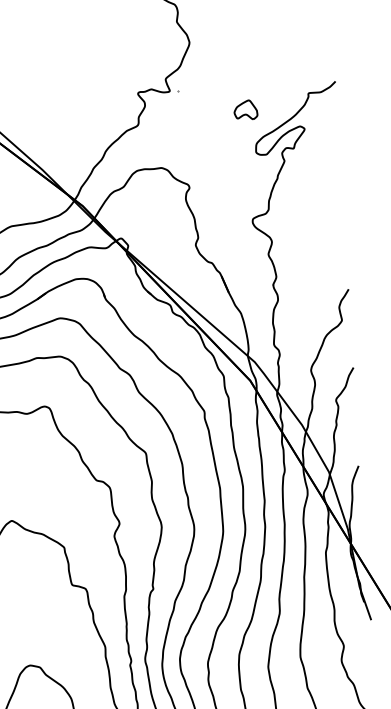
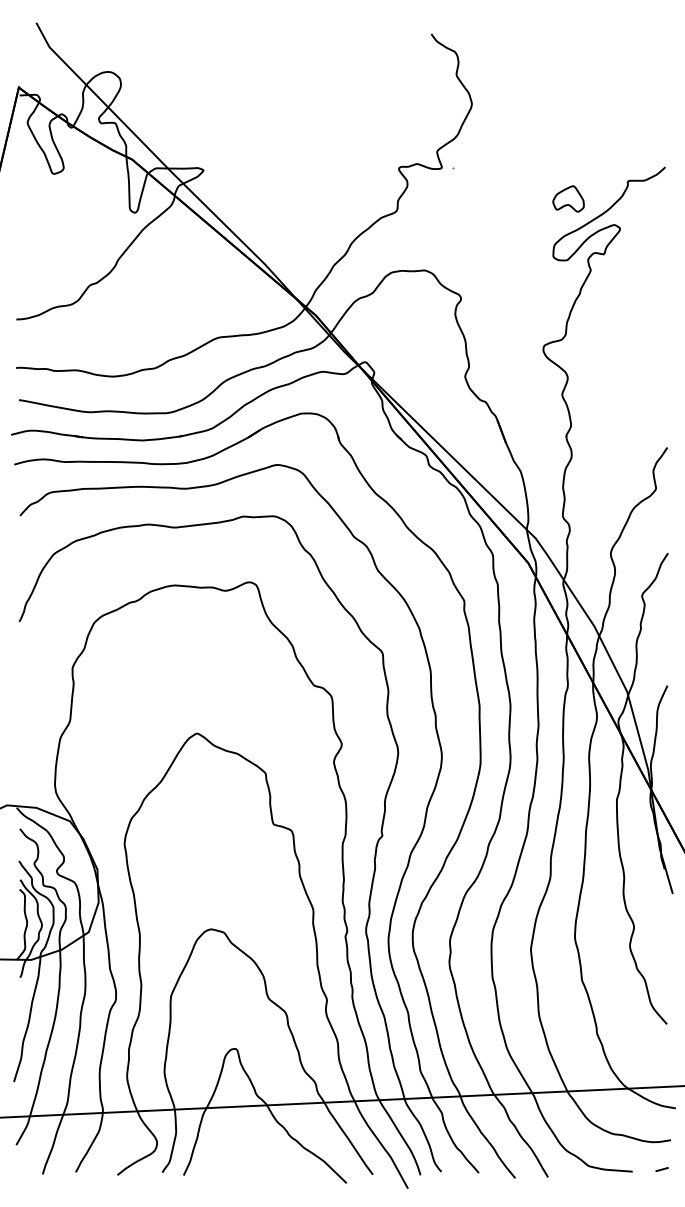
part: (245, 109) -> (568, 198), moved

